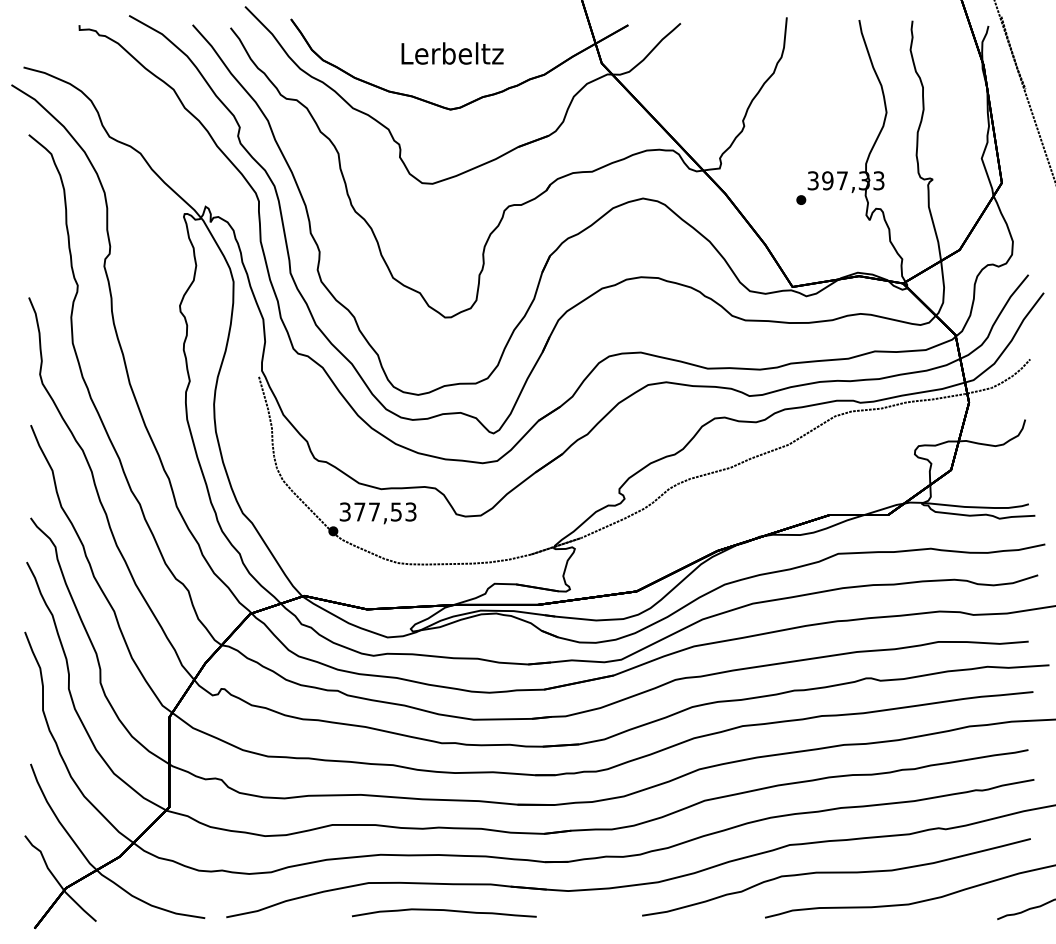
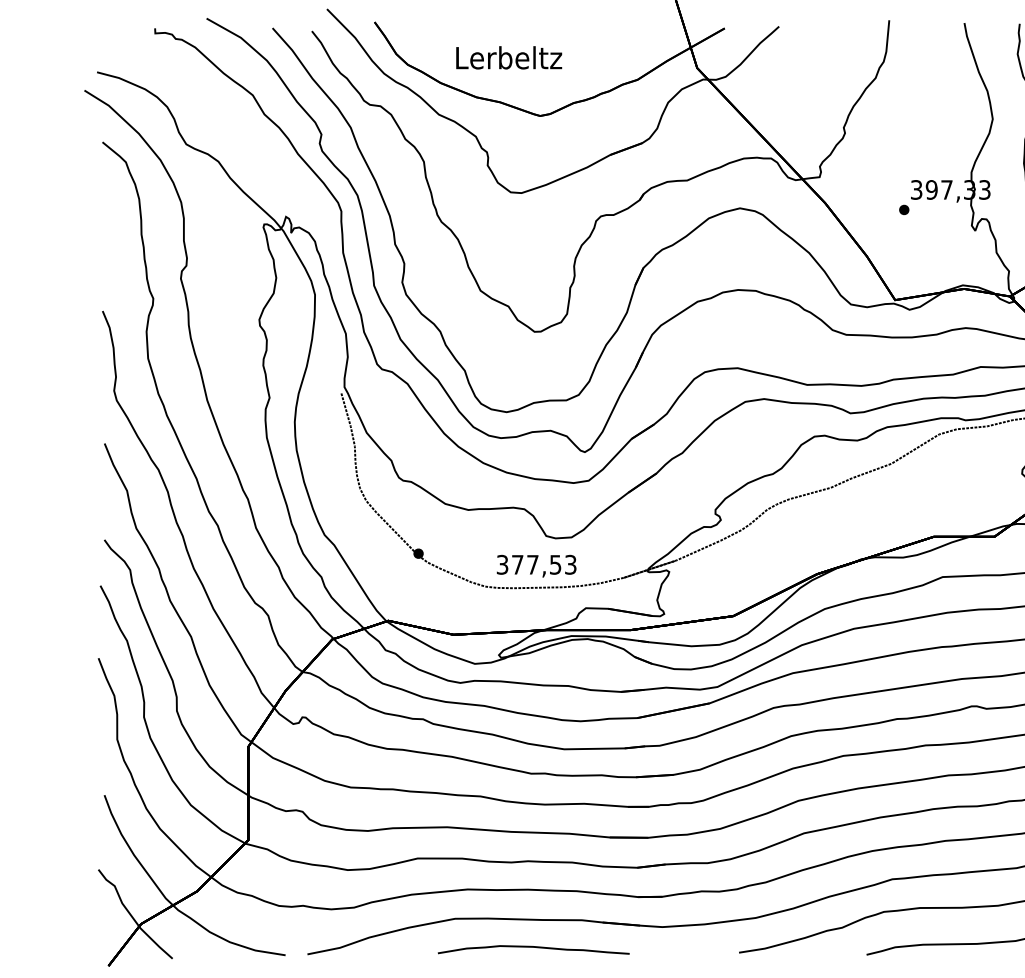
text: (452, 53) -> (509, 57), moved
text: (377, 513) -> (536, 566), moved

